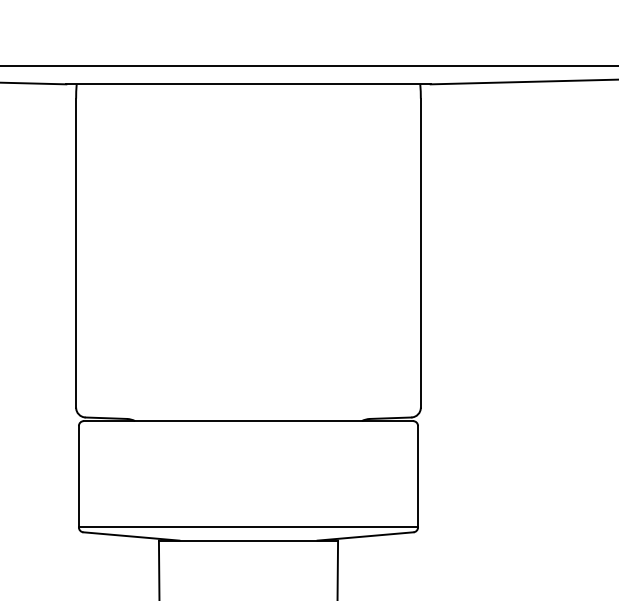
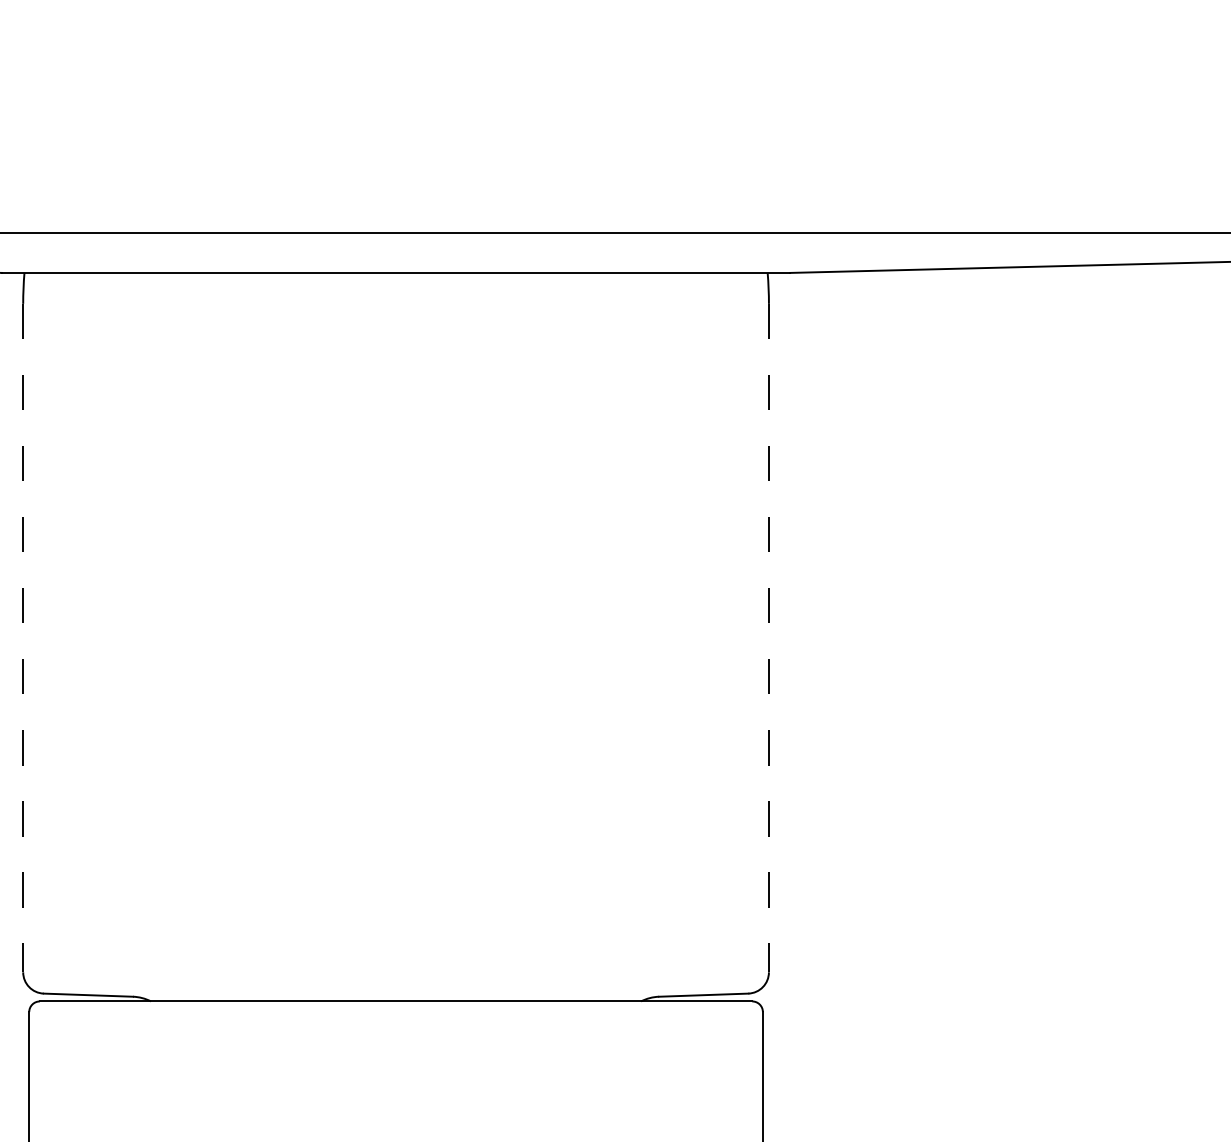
line: (76, 253) -> (24, 638), solid -> dashed
line: (420, 253) -> (768, 638), solid -> dashed

